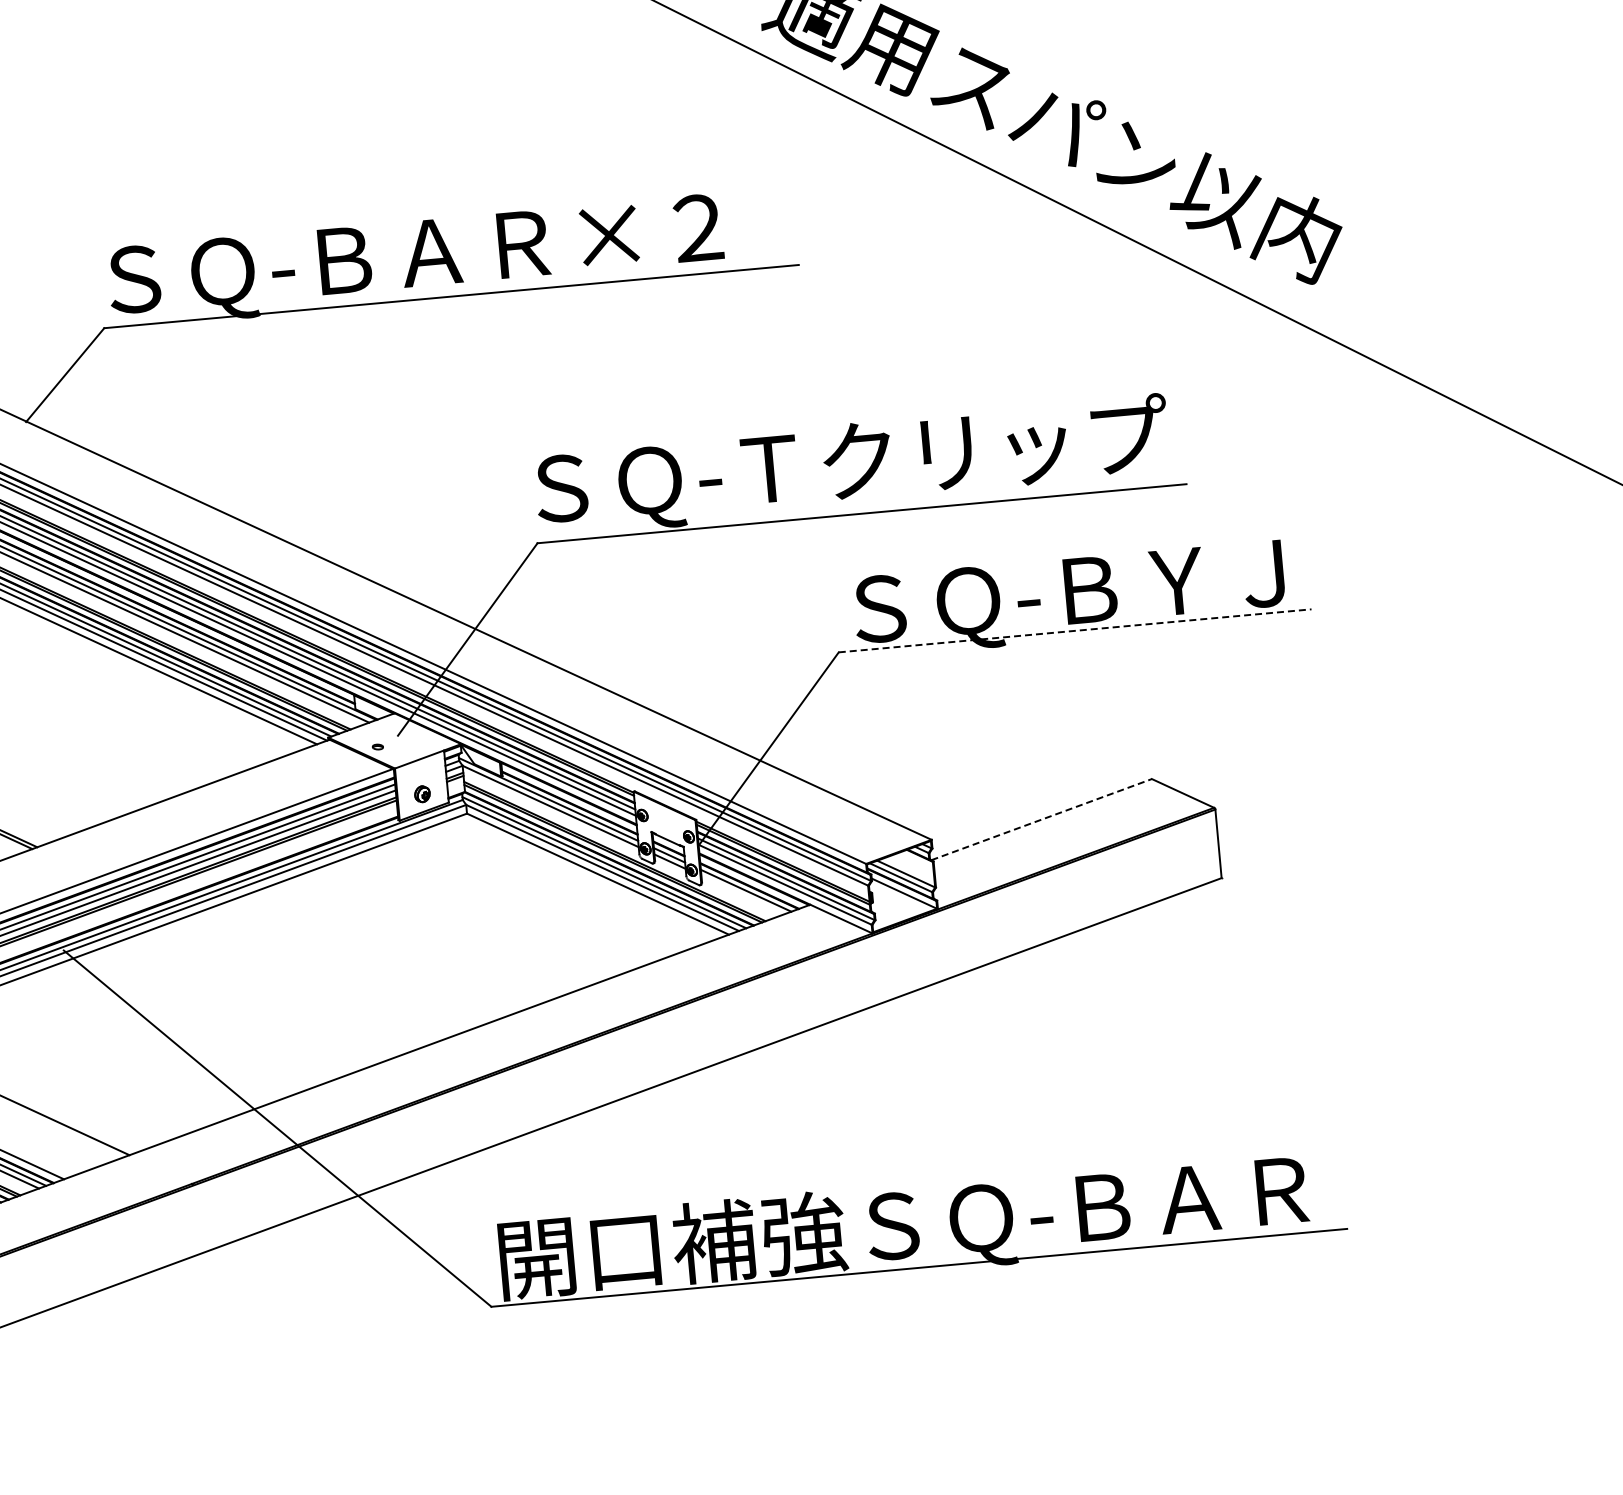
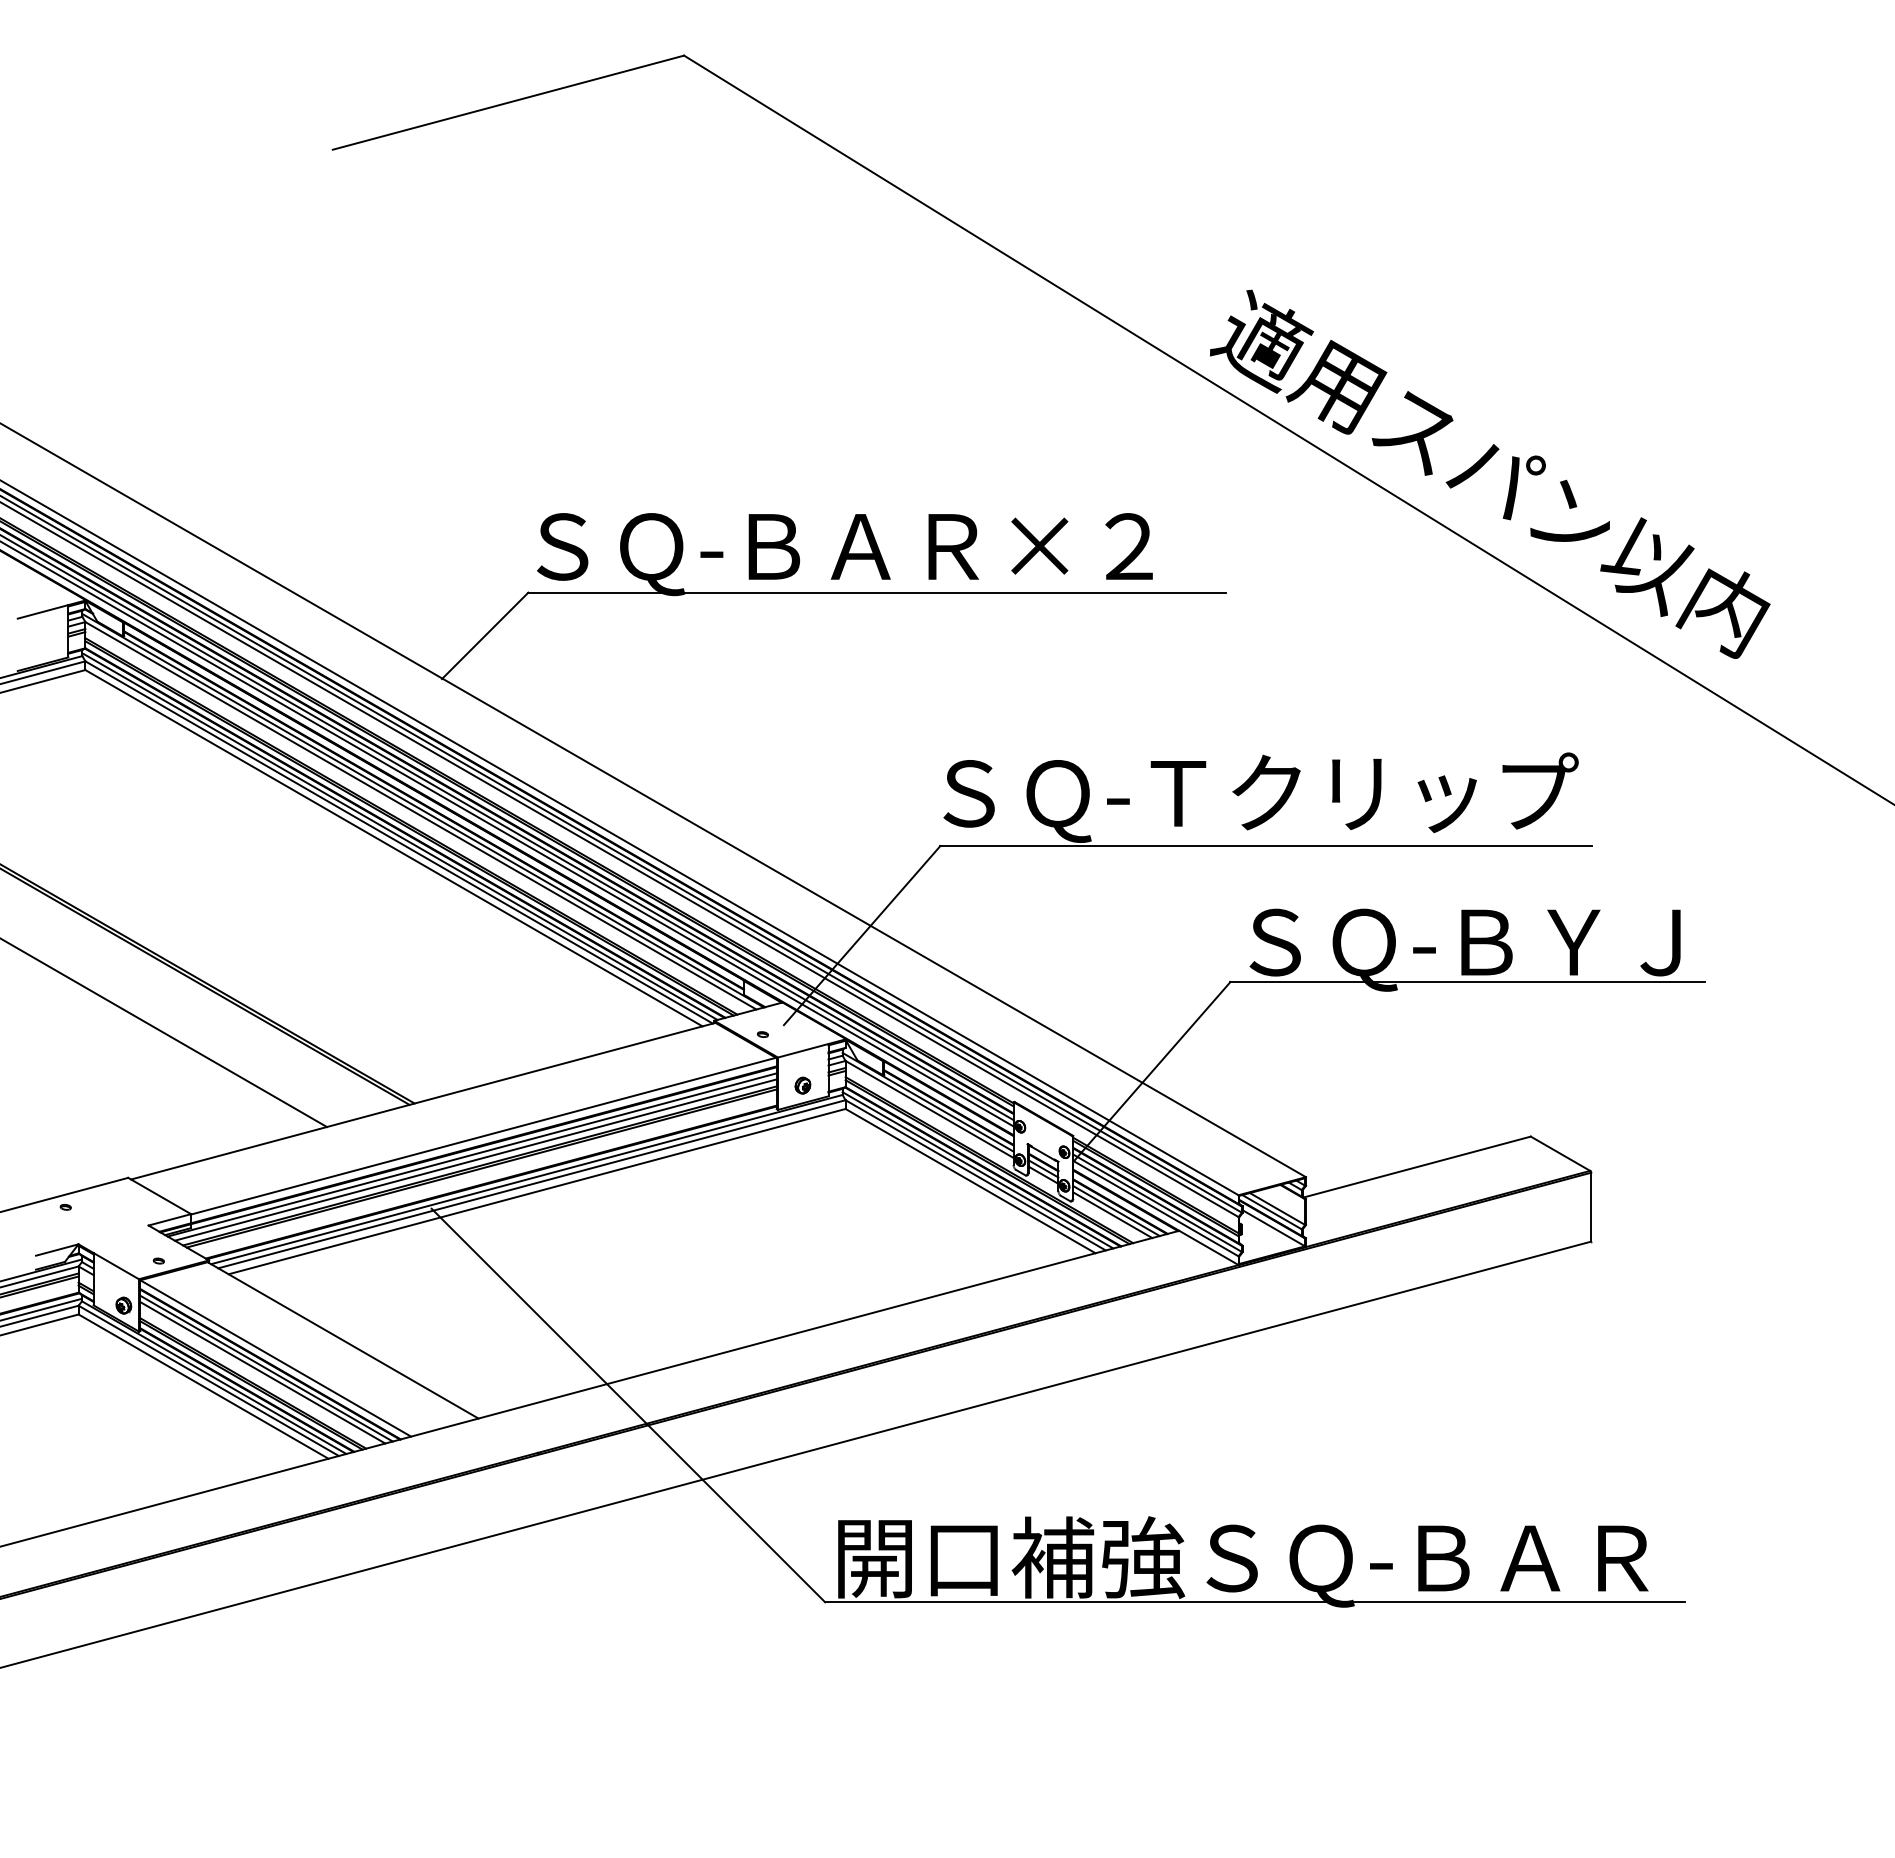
line: (1075, 631) -> (1468, 982), dashed -> solid
line: (1041, 819) -> (1417, 1166), dashed -> solid
line: (742, 895) -> (1112, 1215), added

